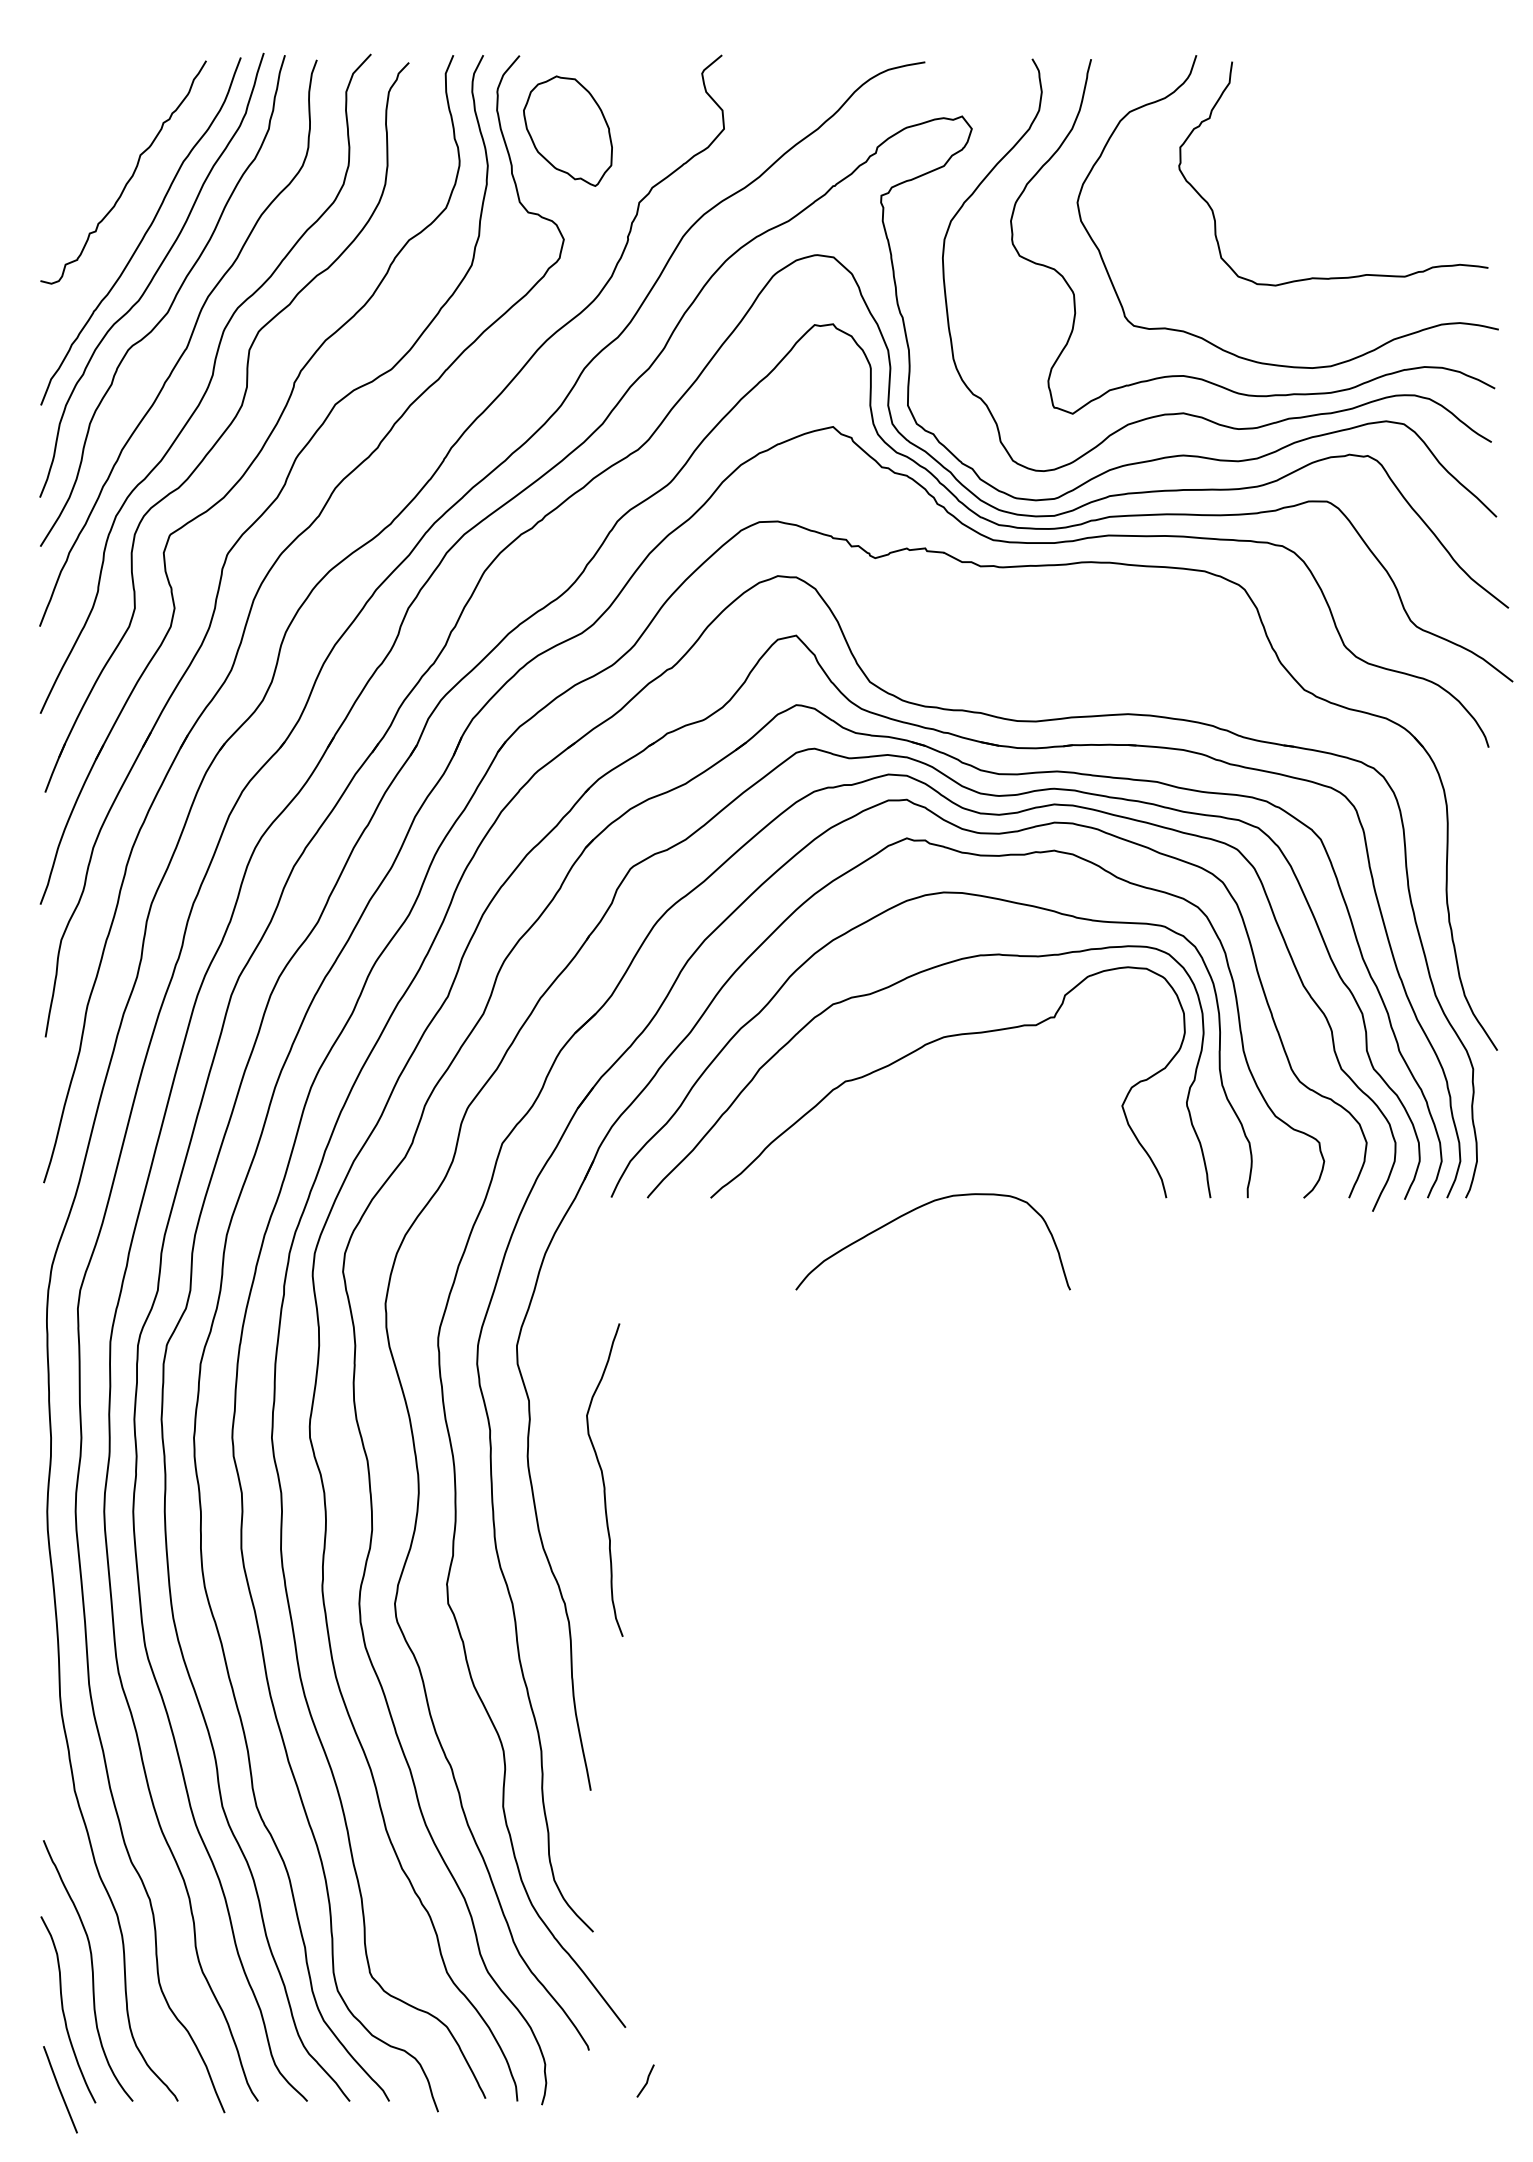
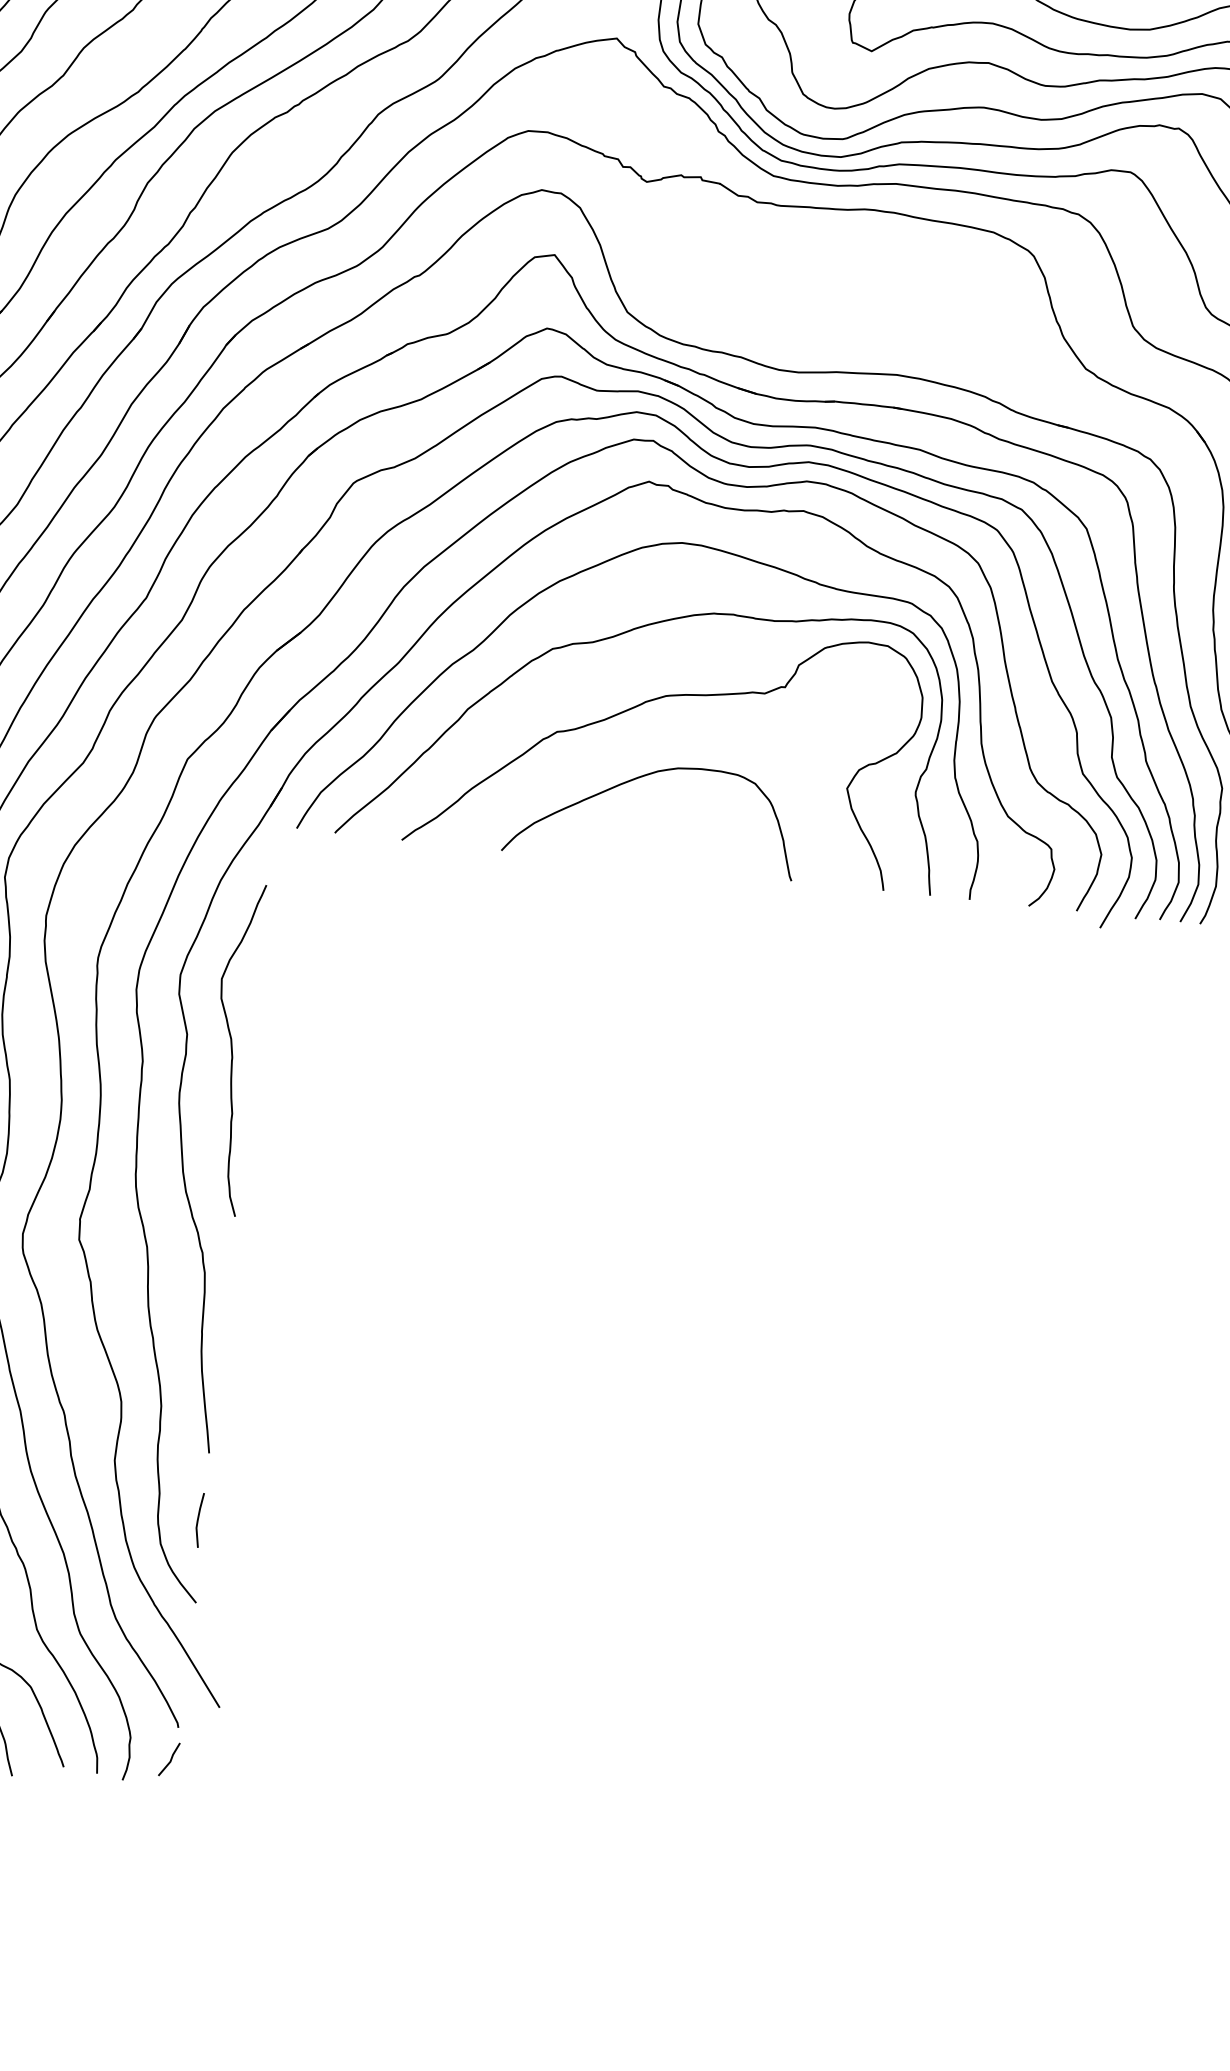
curve: (917, 1209) -> (638, 778), moved
curve: (603, 1479) -> (232, 1048), moved
line: (587, 1854) -> (198, 1520), added
line: (646, 2080) -> (170, 1758), moved

